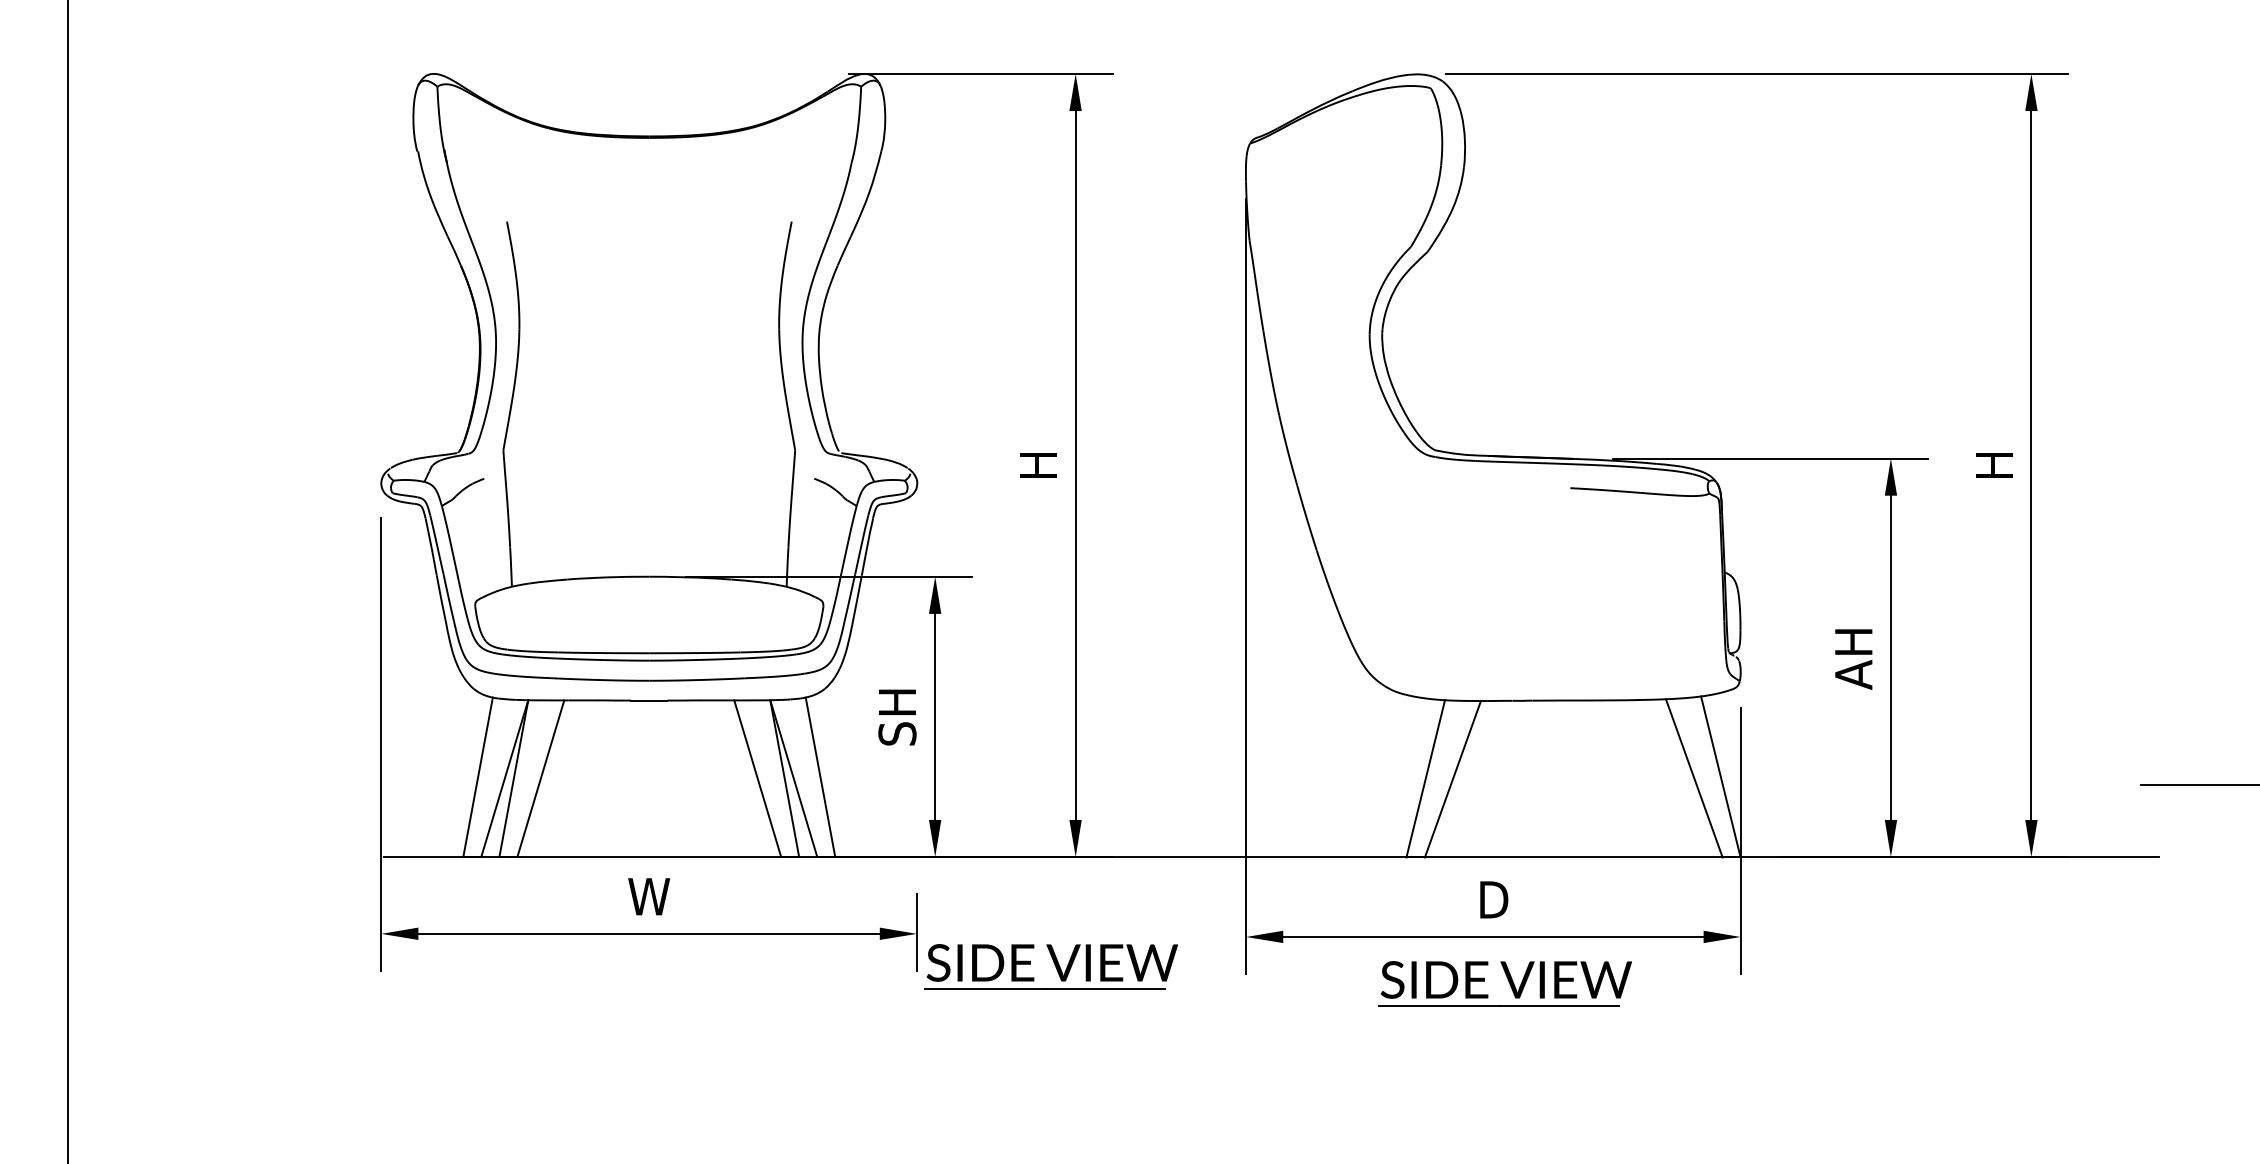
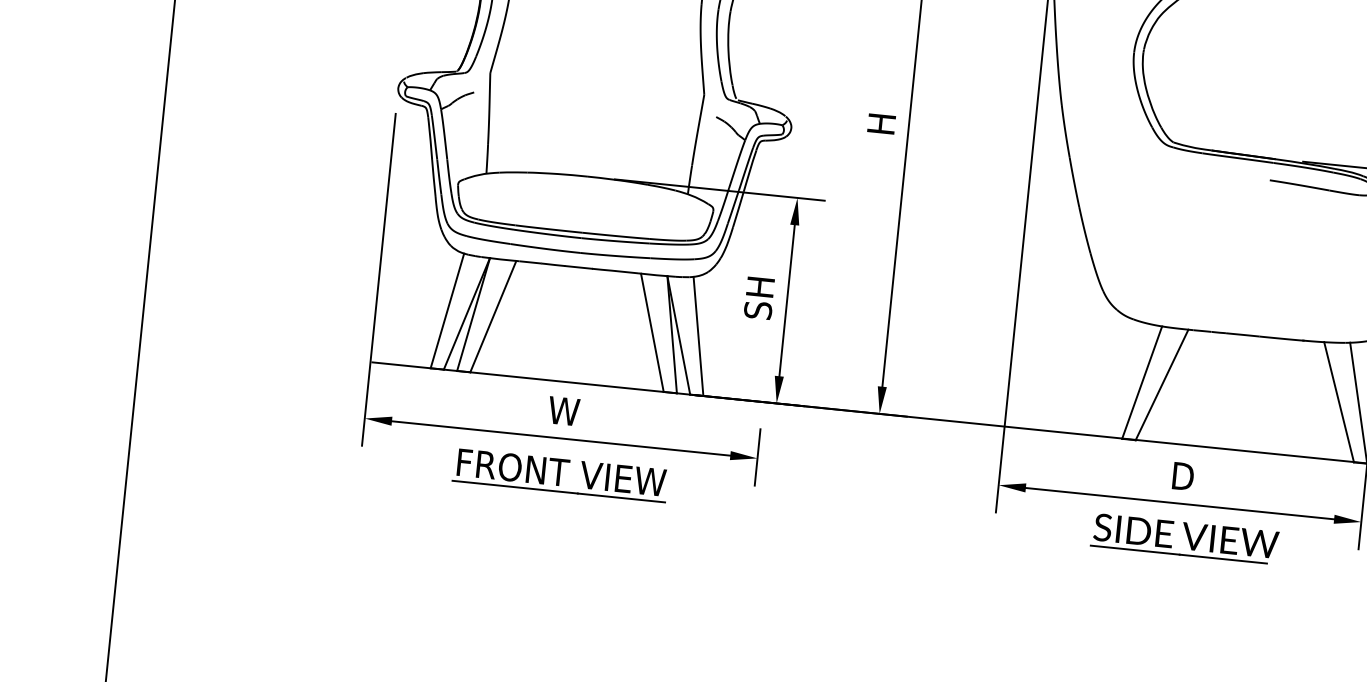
part: (1050, 966) -> (853, 492), removed
part: (652, 983) -> (559, 475), added

